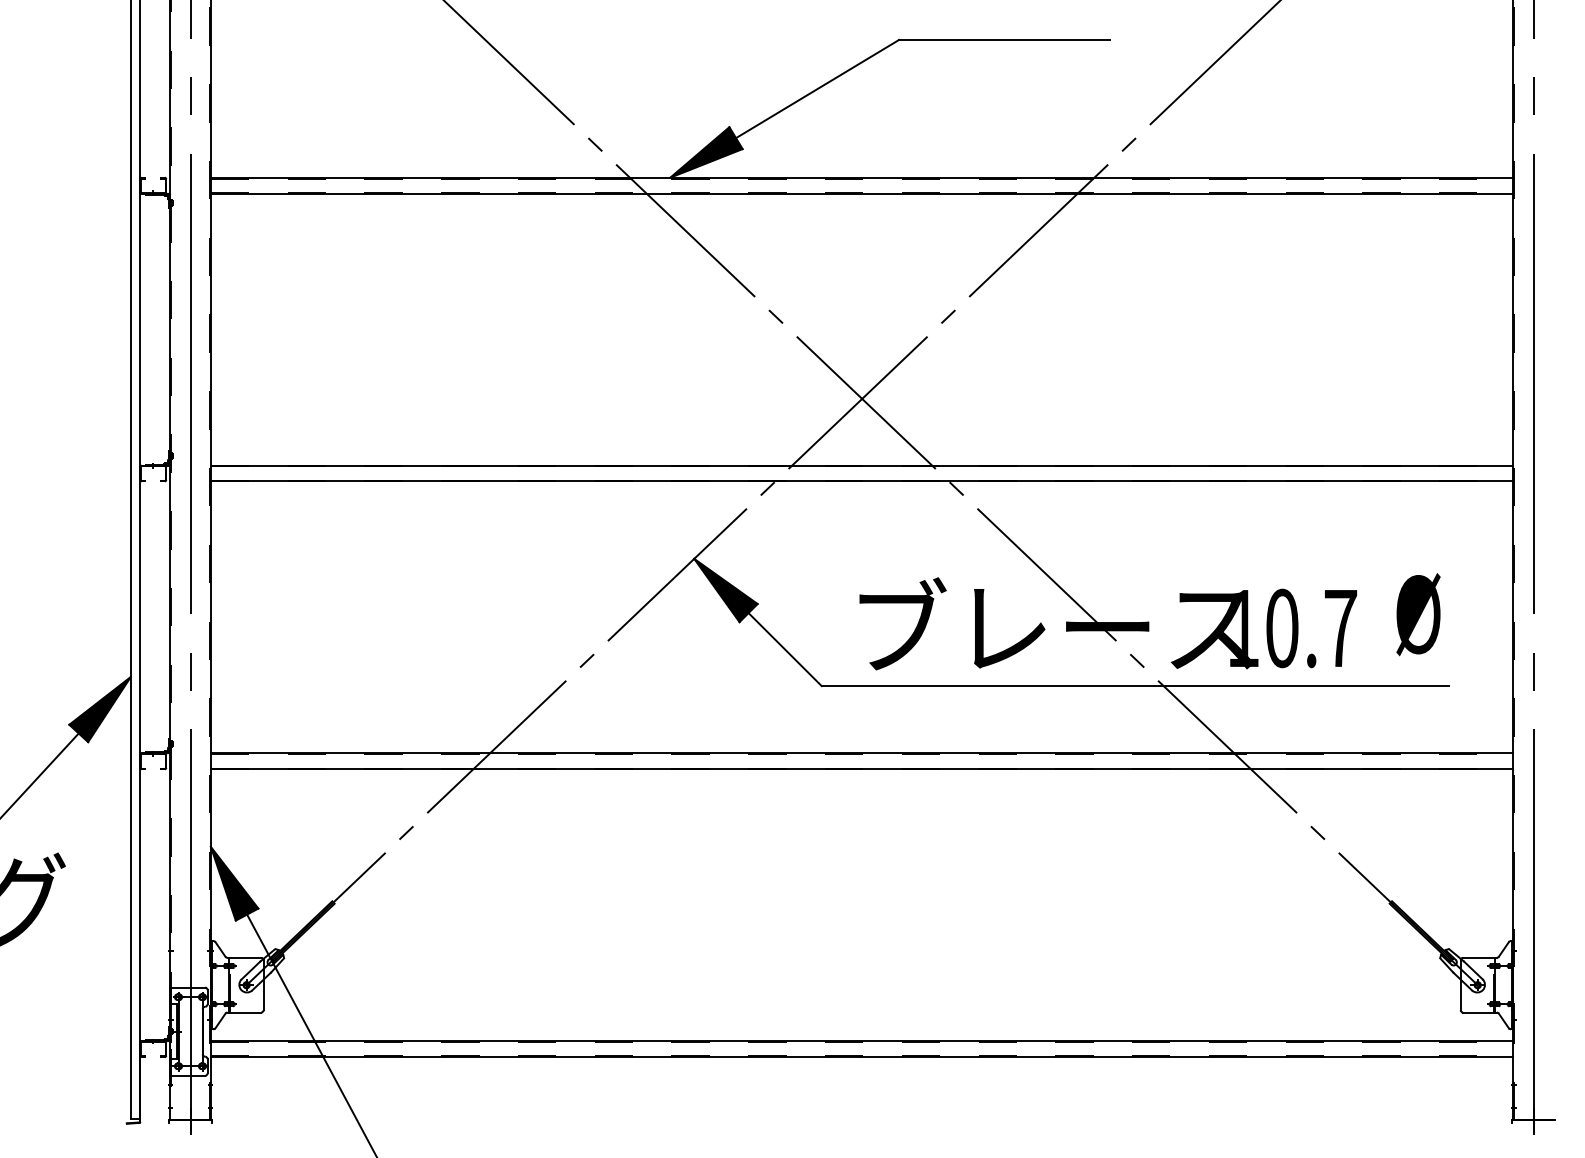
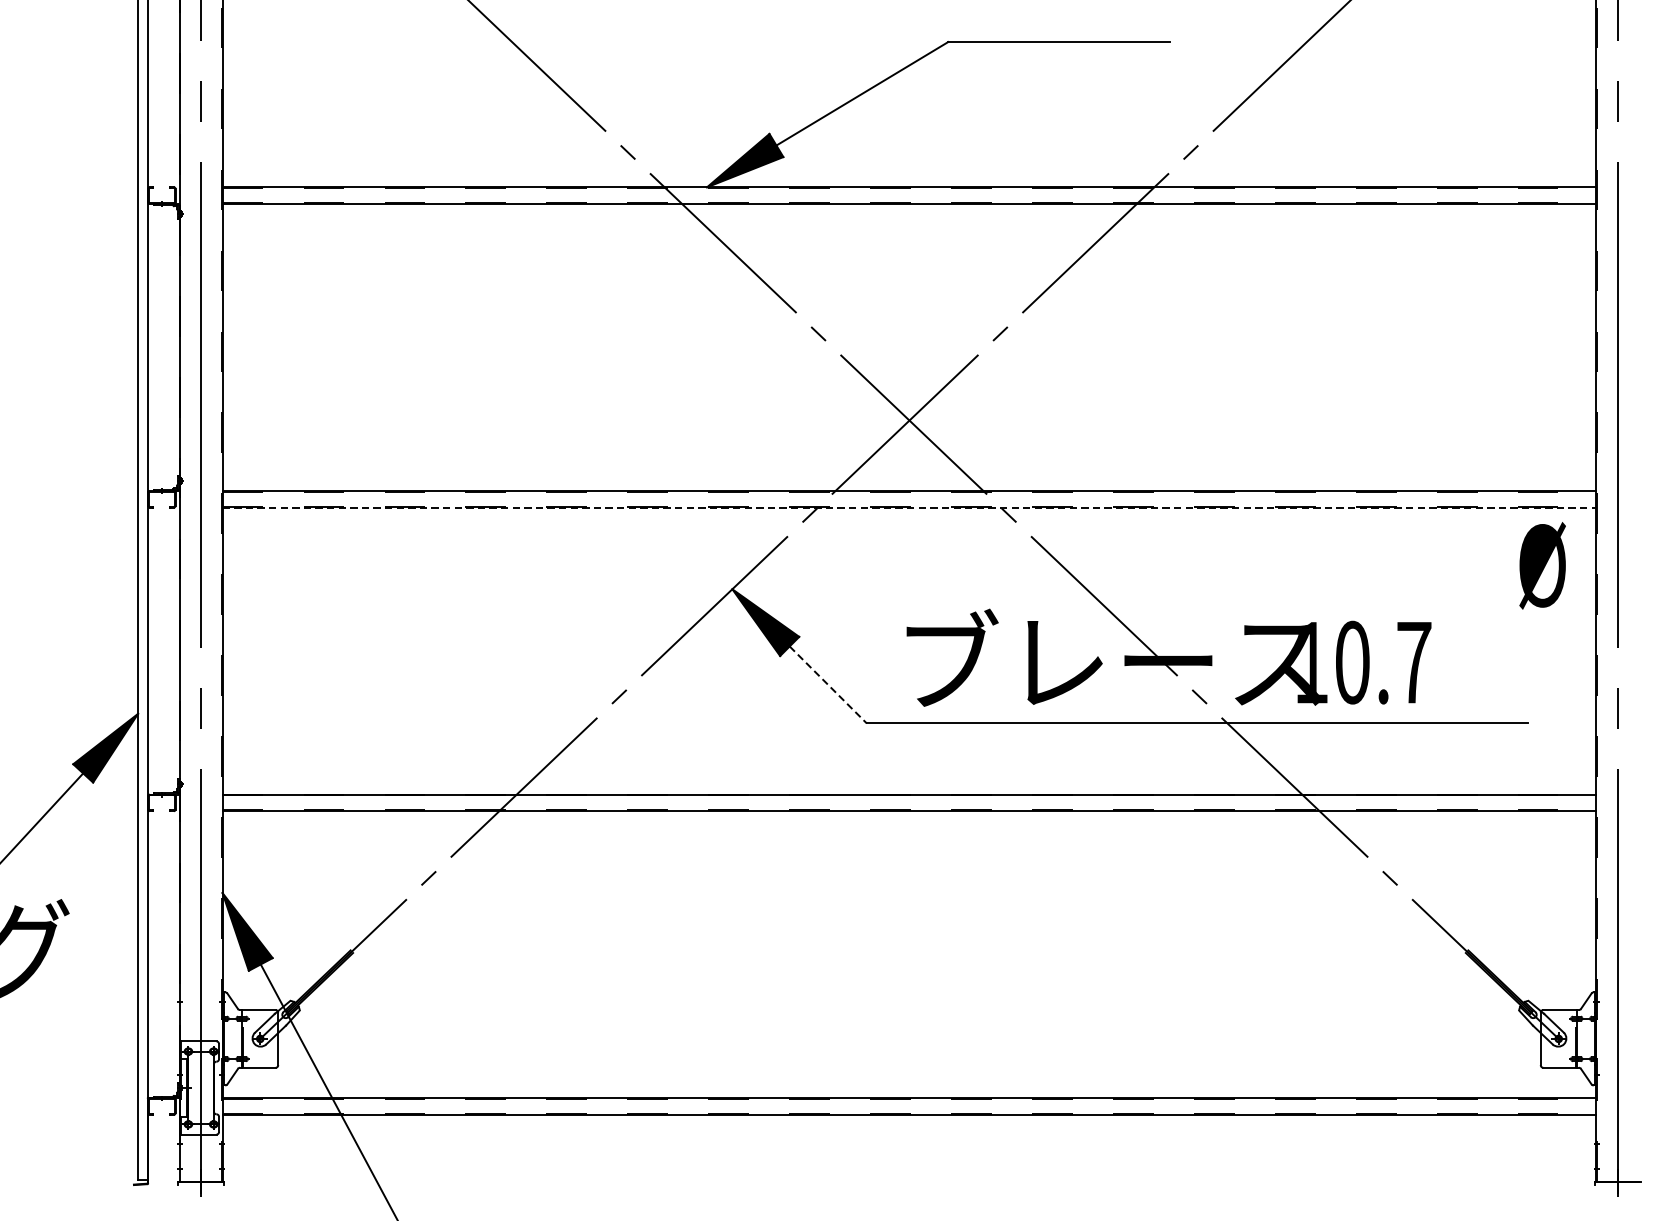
line: (862, 481) -> (909, 507), solid -> dashed
text: (1418, 614) -> (1542, 565), moved
line: (785, 649) -> (828, 684), solid -> dashed

